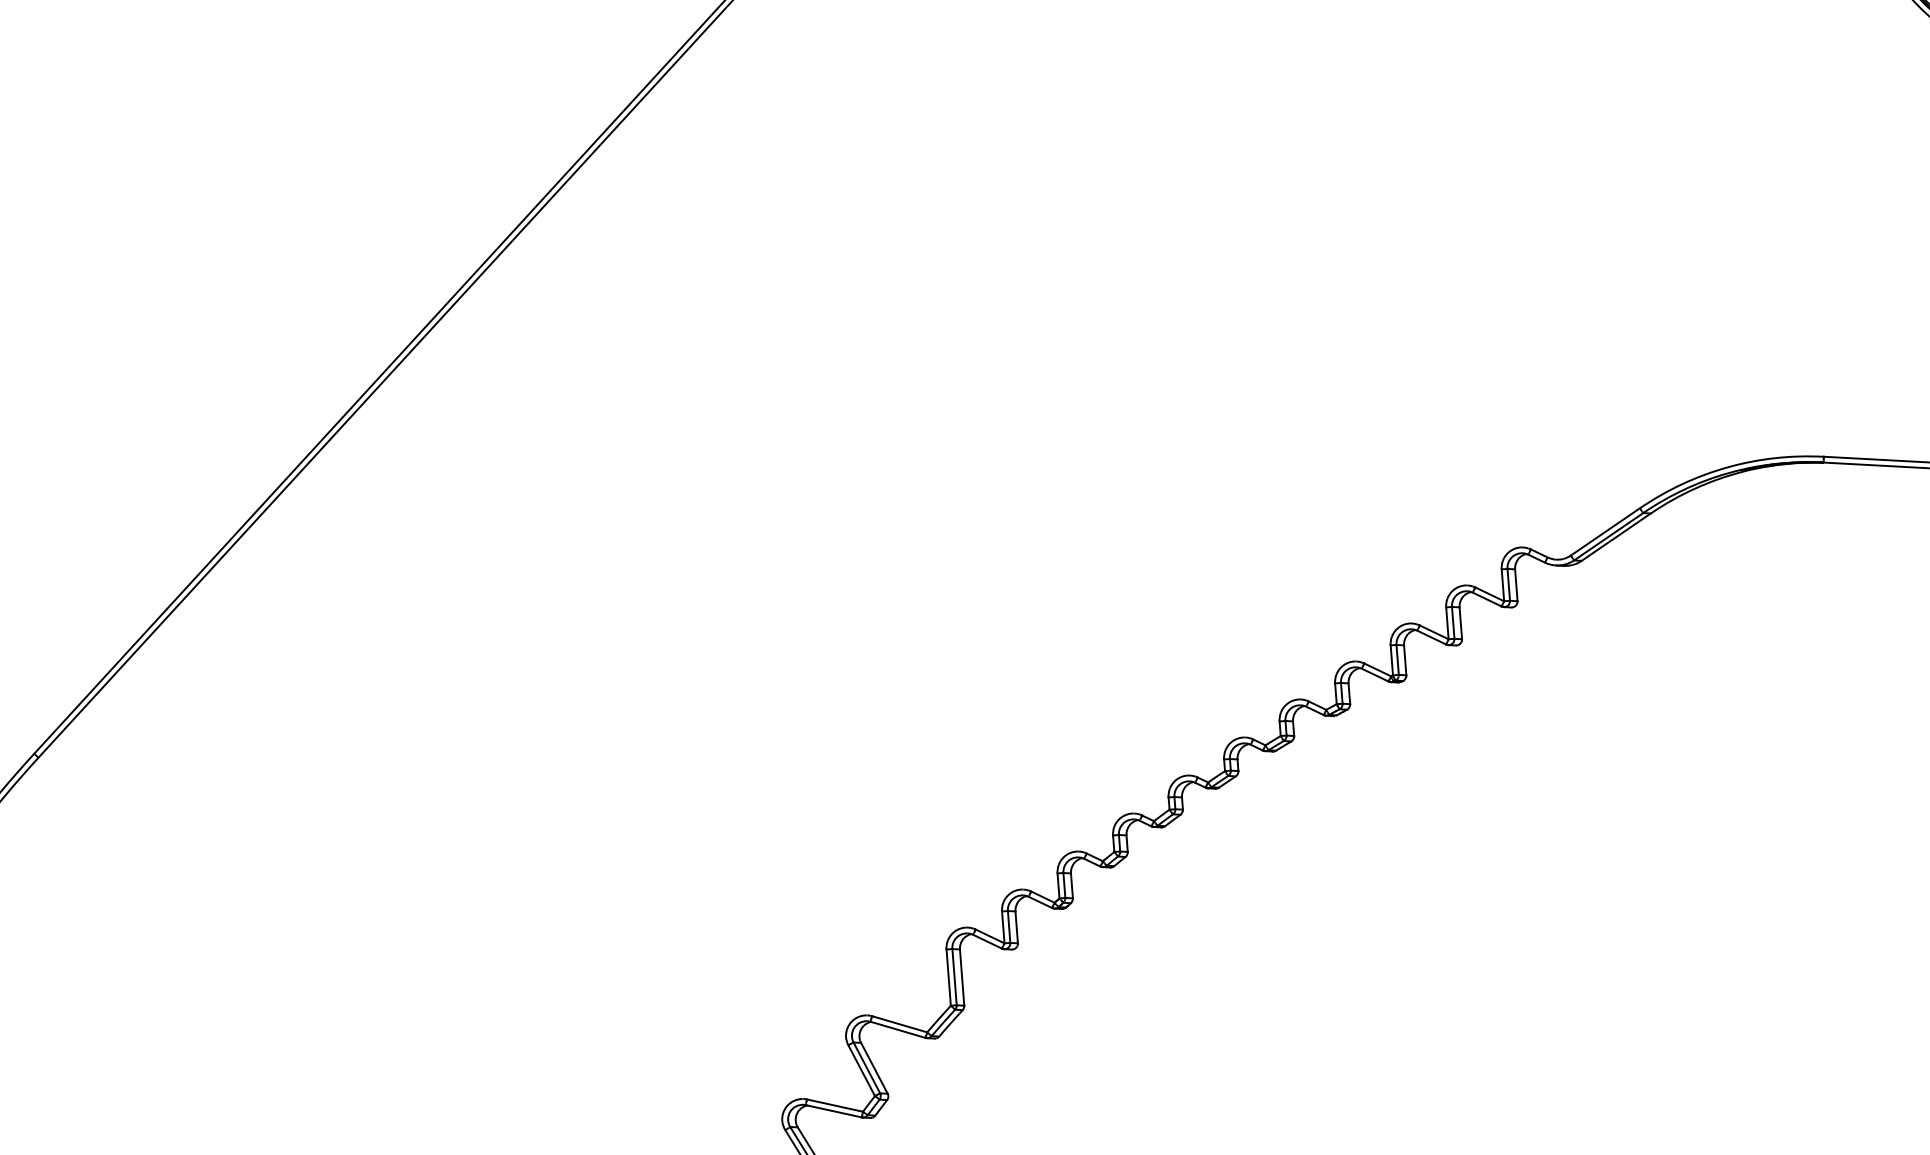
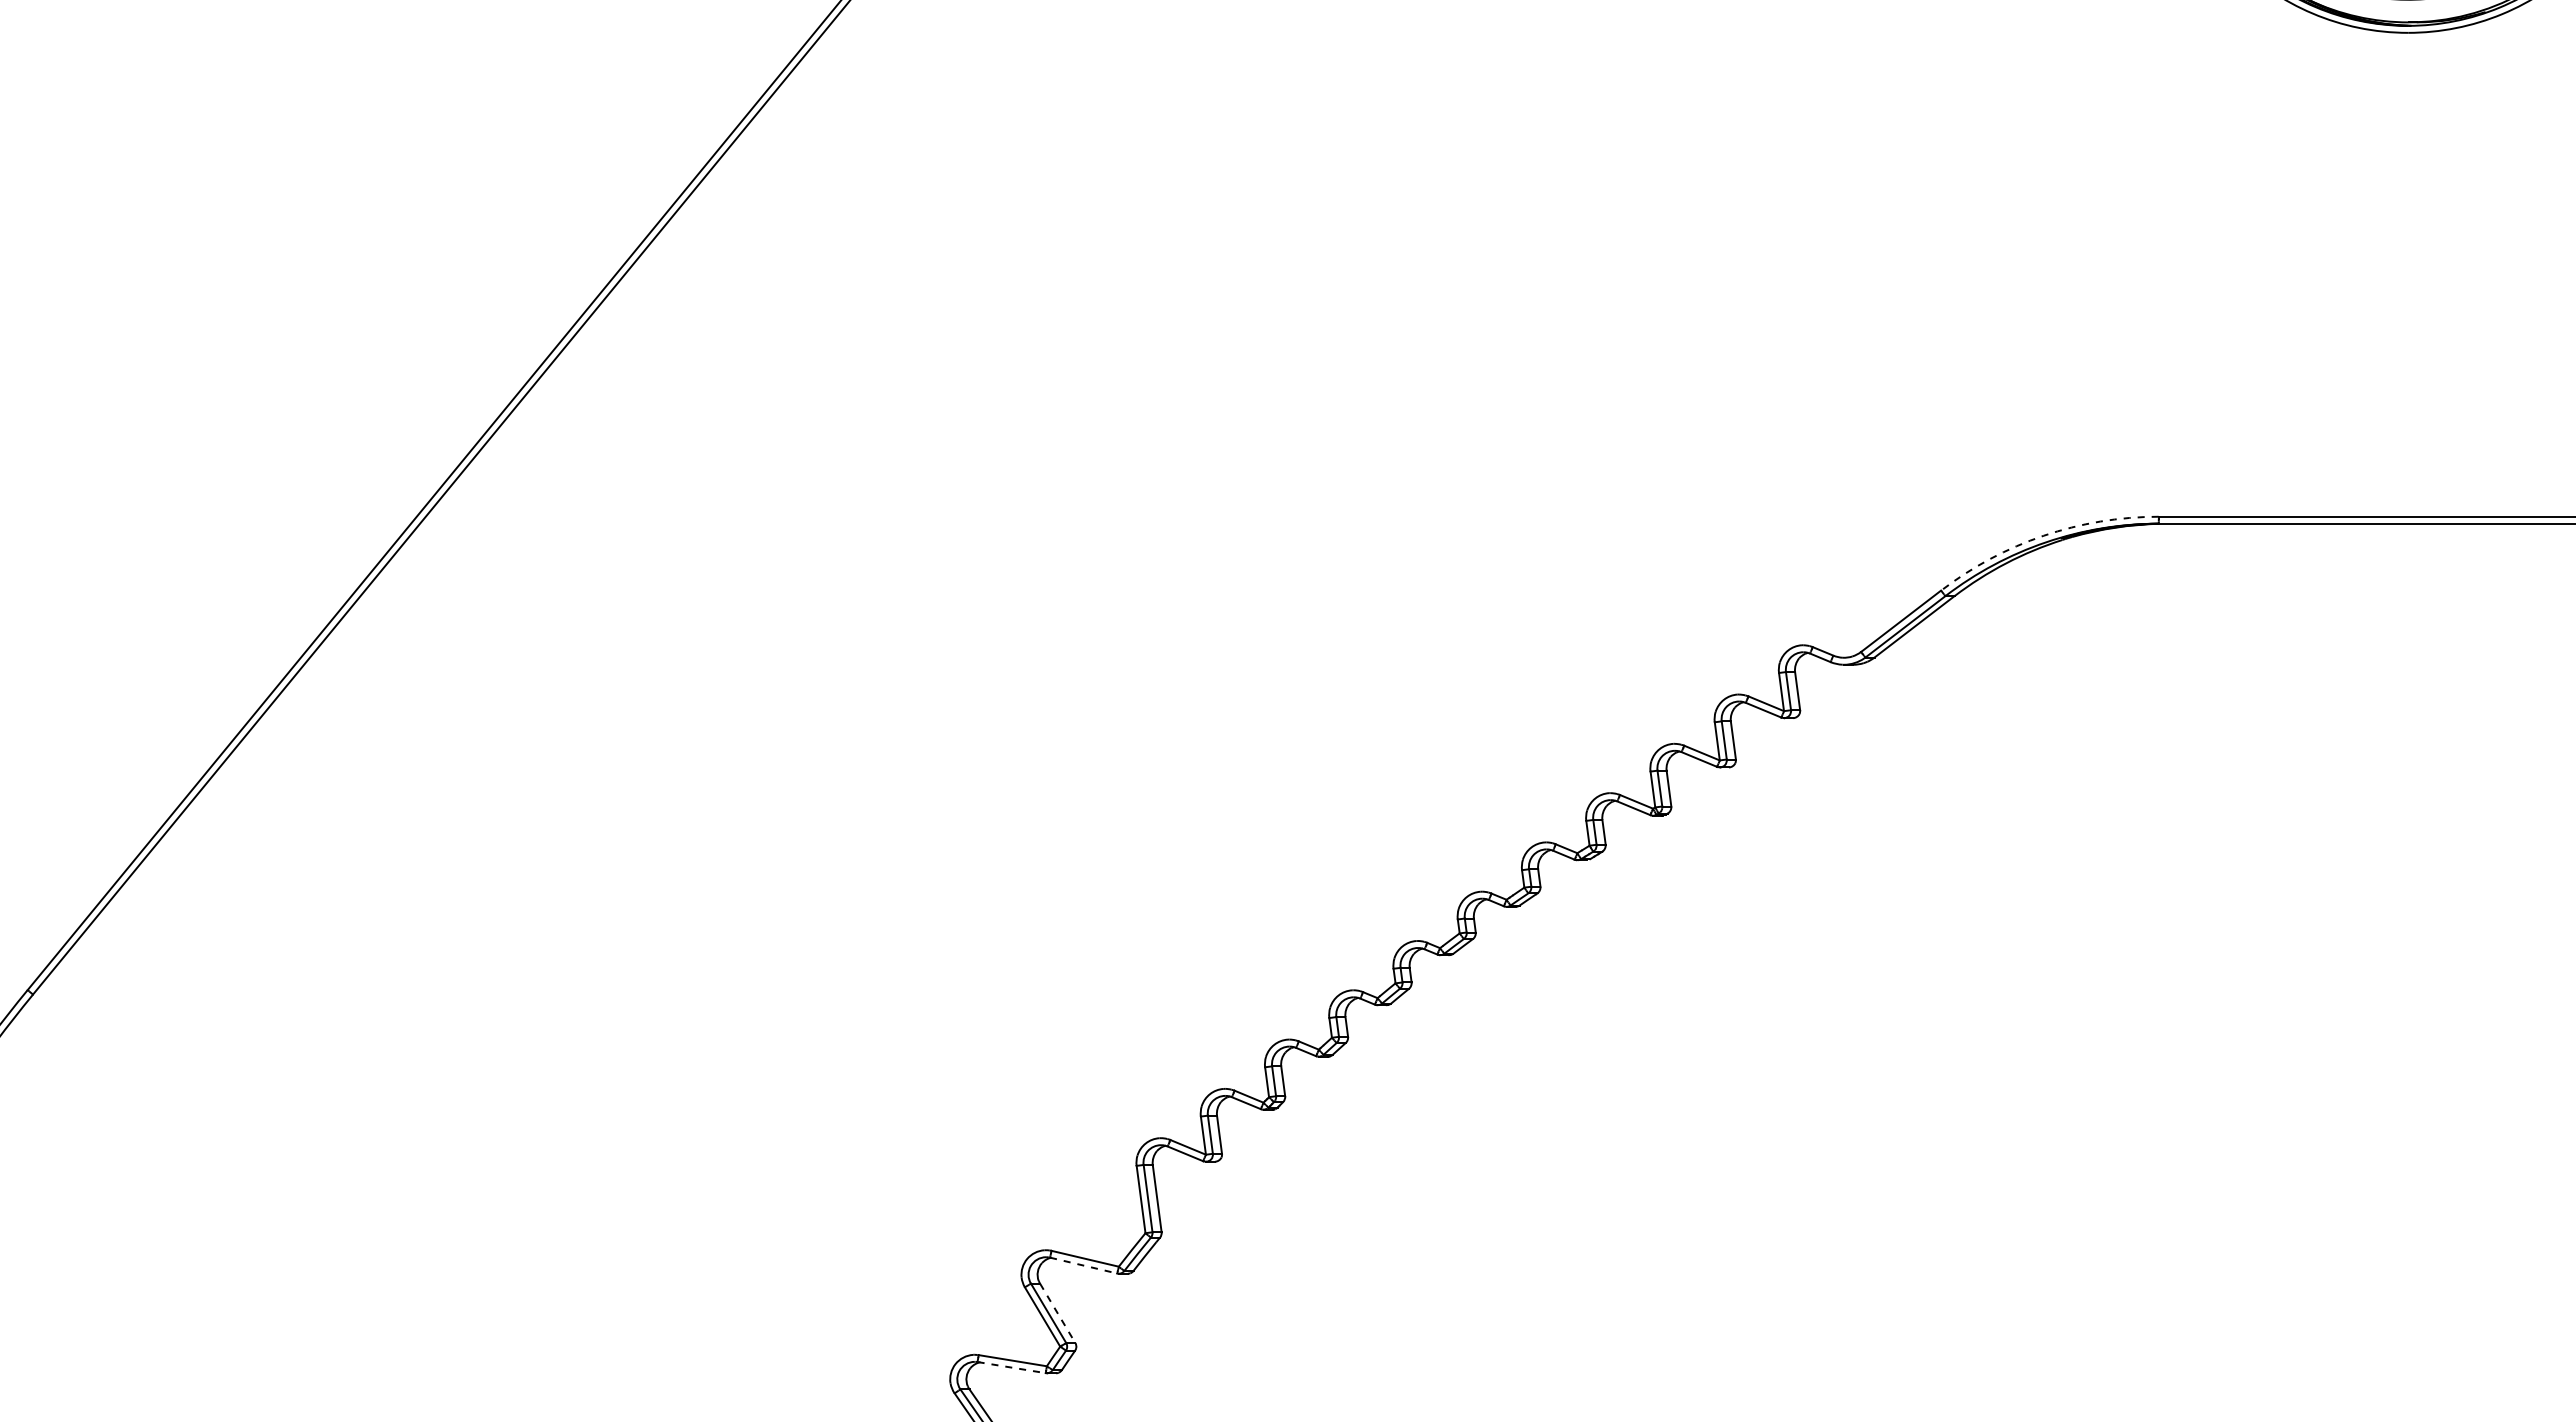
arc: (1727, 467) -> (2043, 535), solid -> dashed
line: (897, 1029) -> (1083, 1265), solid -> dashed
line: (874, 1068) -> (1057, 1313), solid -> dashed
line: (833, 1111) -> (1011, 1367), solid -> dashed

